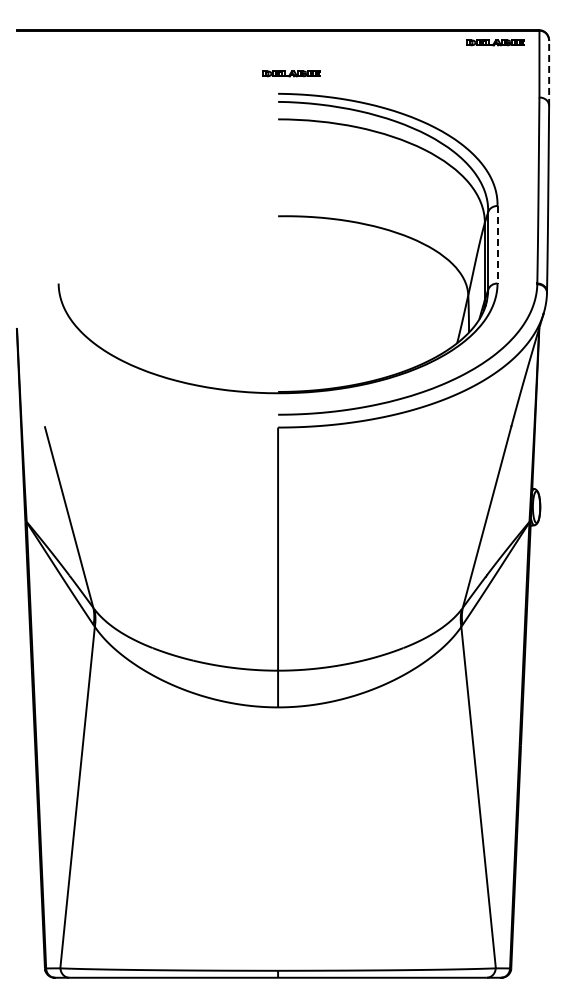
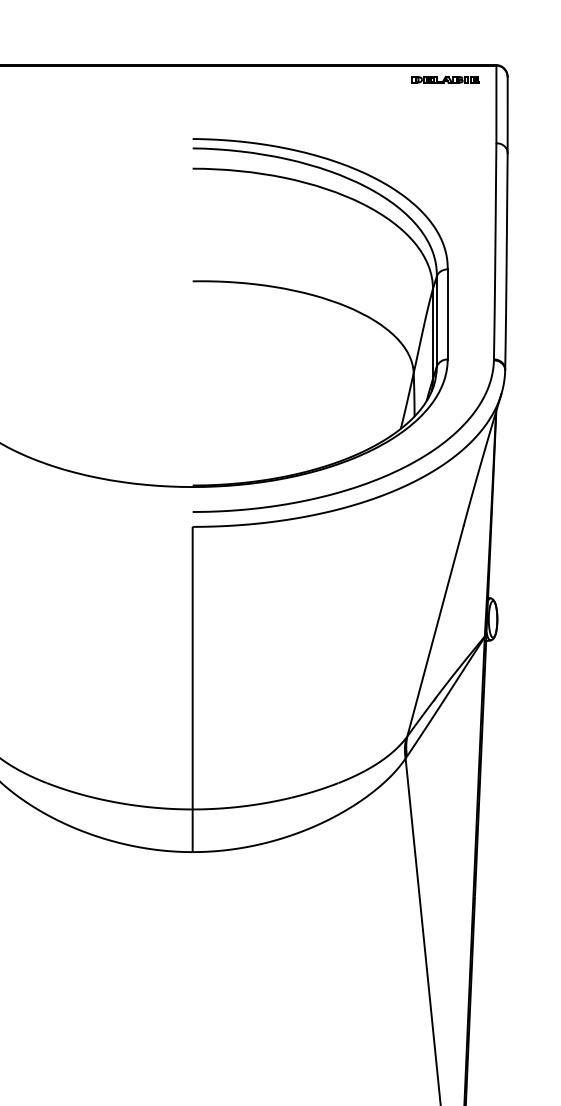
part: (291, 73) -> (208, 115), removed
line: (549, 73) -> (508, 115), dashed -> solid
line: (497, 244) -> (447, 314), dashed -> solid

